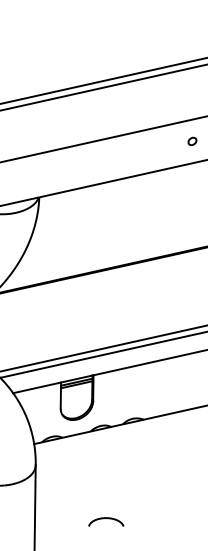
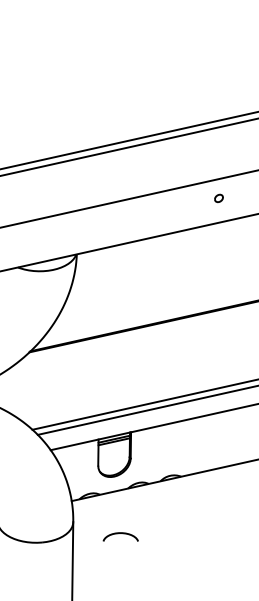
part: (191, 140) -> (218, 197), moved
curve: (103, 519) -> (118, 534), moved

